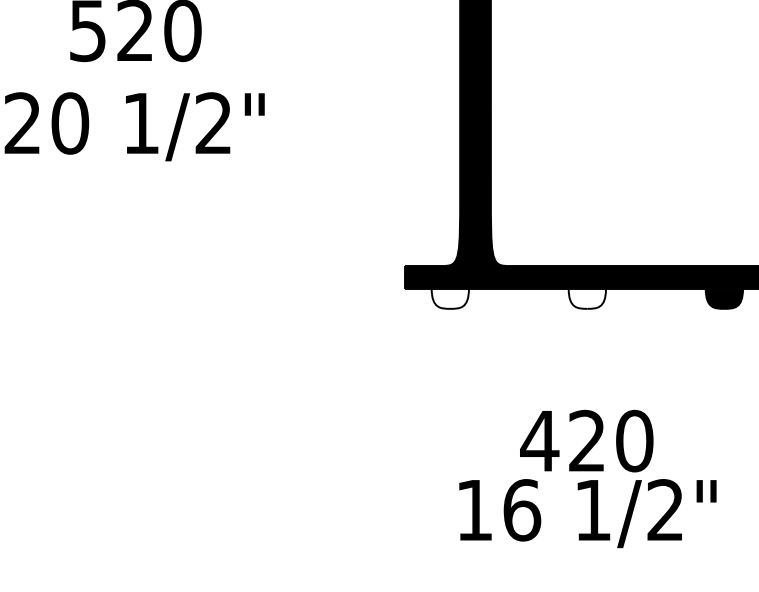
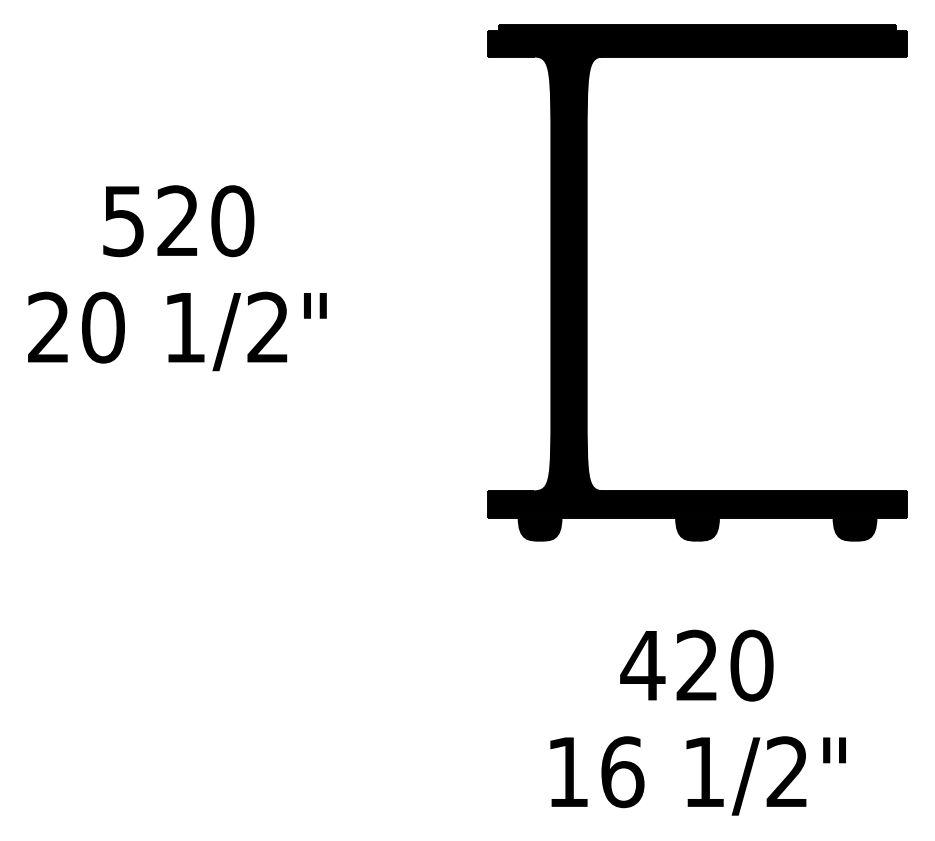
fill: (449, 298) -> (539, 528), added
fill: (587, 298) -> (697, 528), added
text: (586, 440) -> (696, 665), moved

